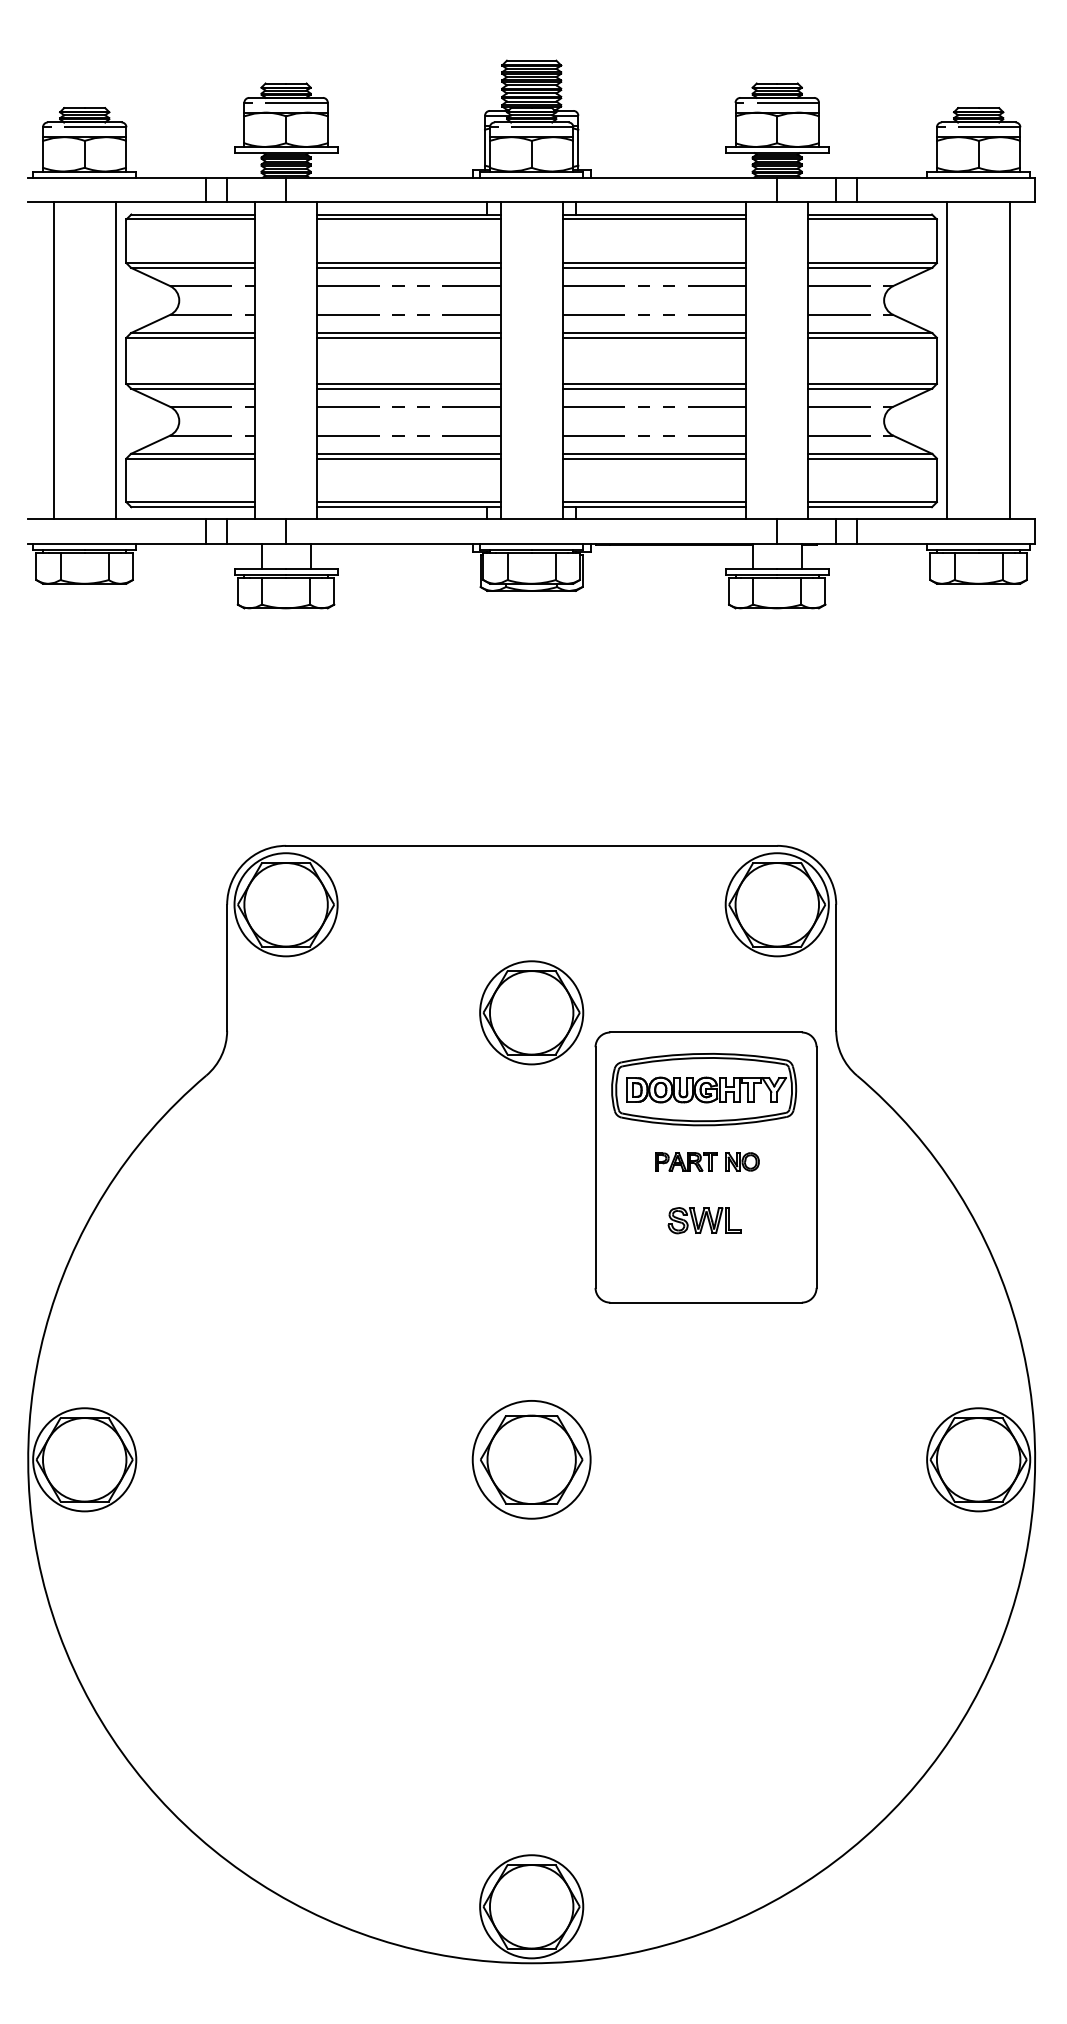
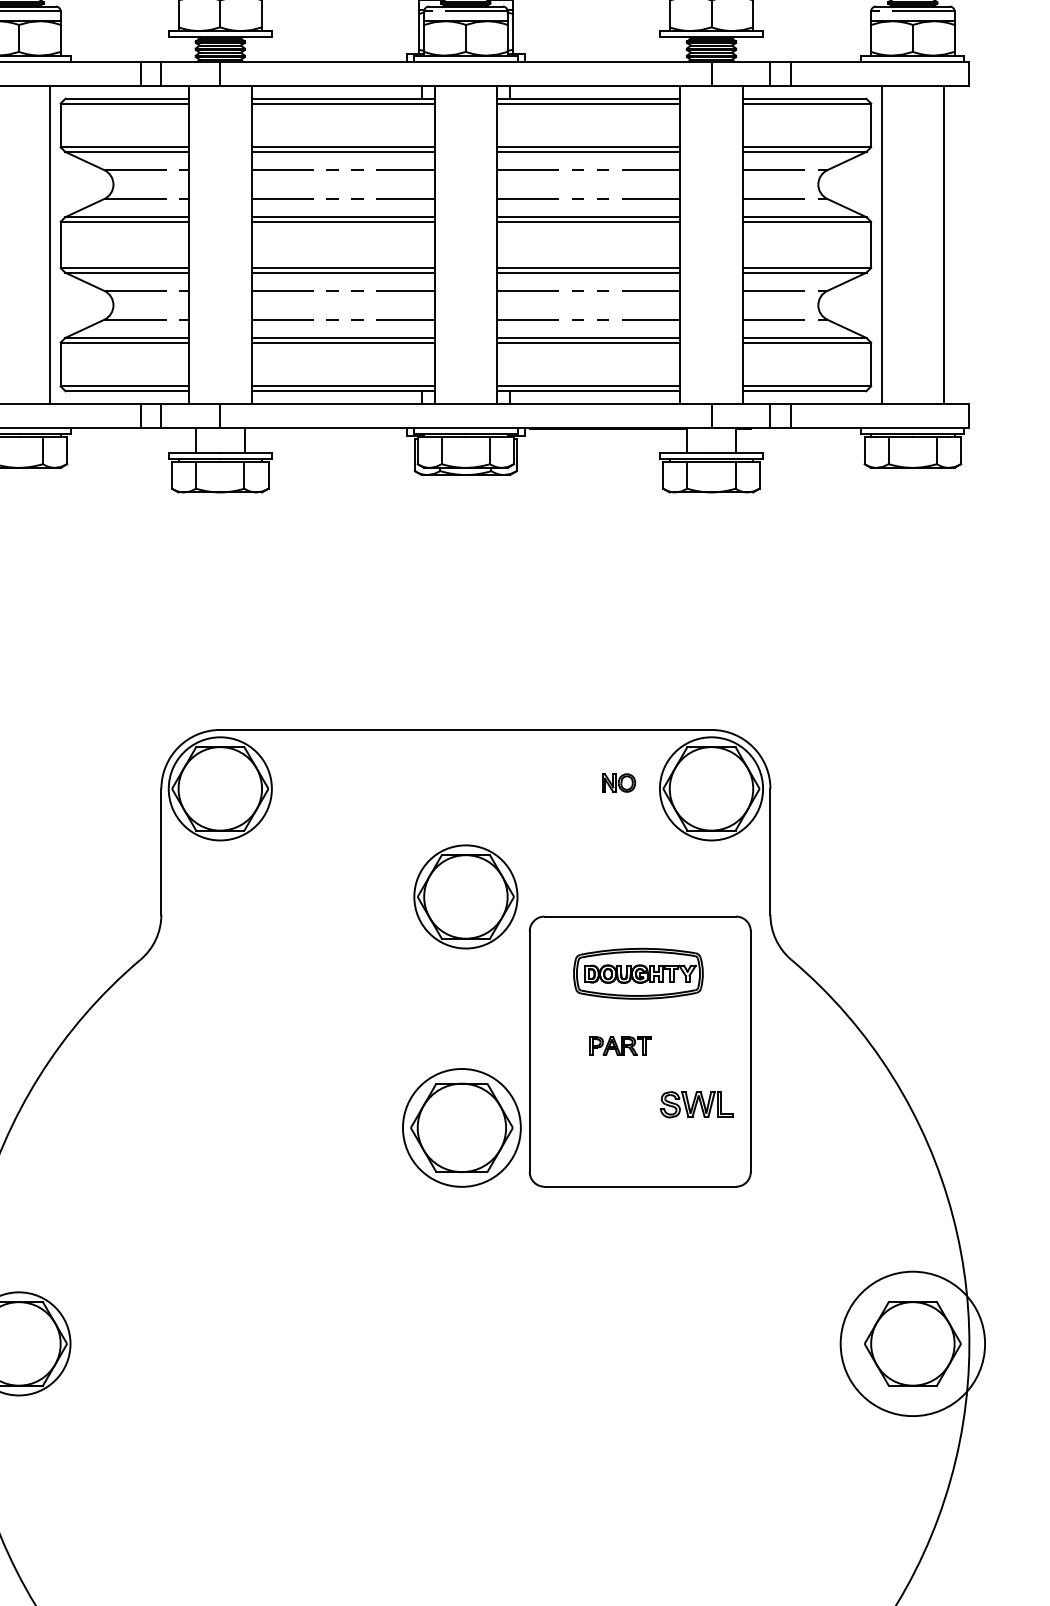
part: (704, 1089) -> (638, 973), size x0.7
part: (742, 1161) -> (618, 782), moved
part: (704, 1220) -> (696, 1104), moved
part: (531, 1459) -> (461, 1127), moved
circle: (978, 1459) -> (912, 1343), size x1.4

